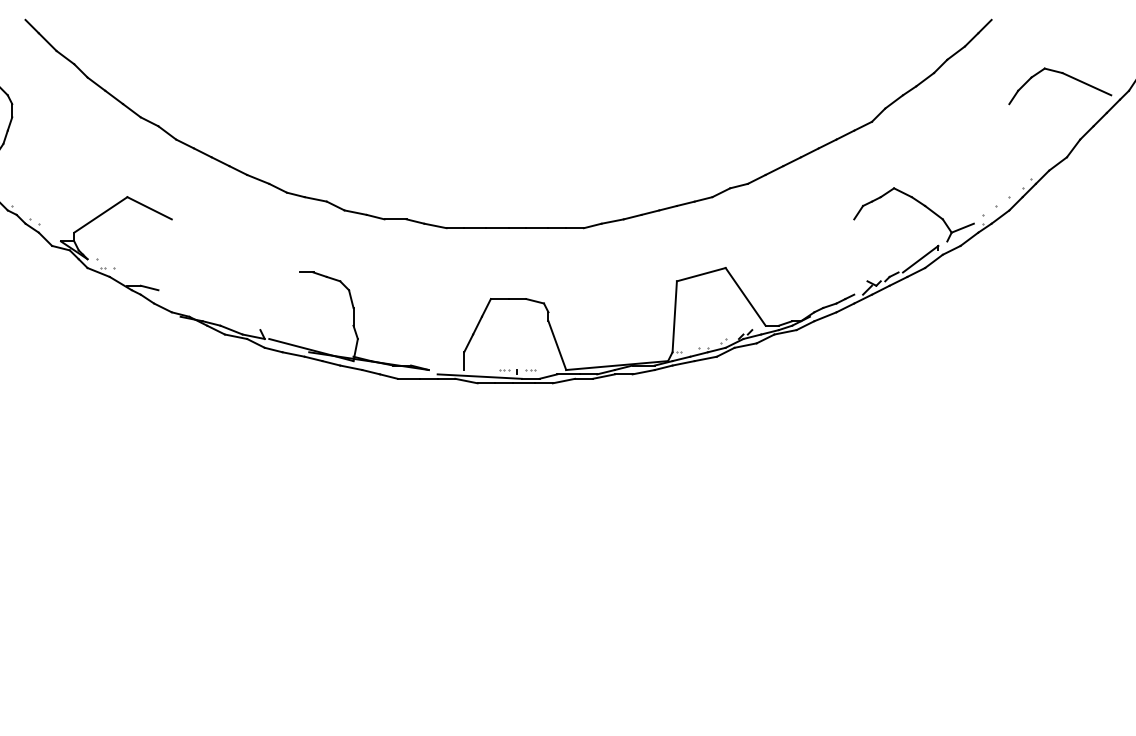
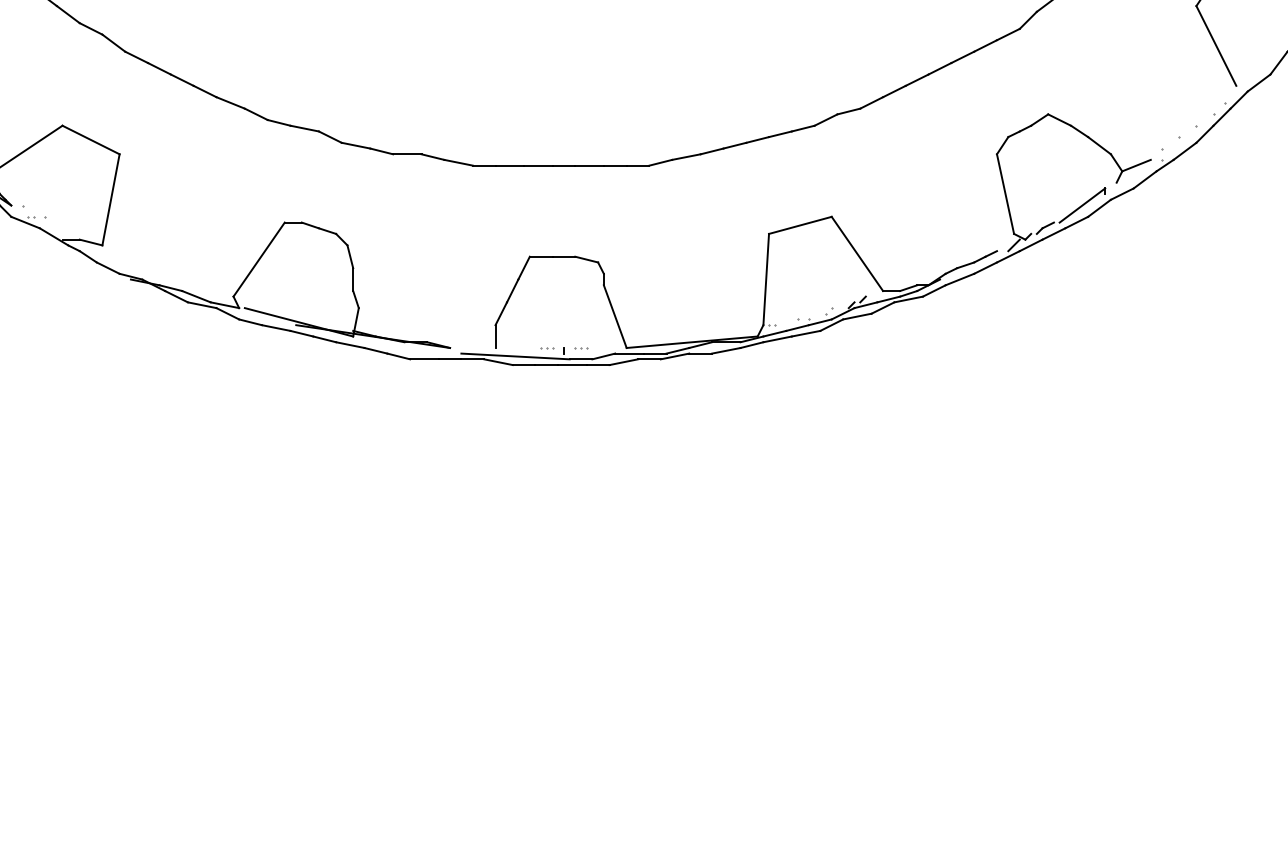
line: (1024, 135) -> (1215, 46), added
line: (860, 250) -> (1005, 194), added
line: (164, 254) -> (110, 199), added
line: (280, 301) -> (259, 259), added

